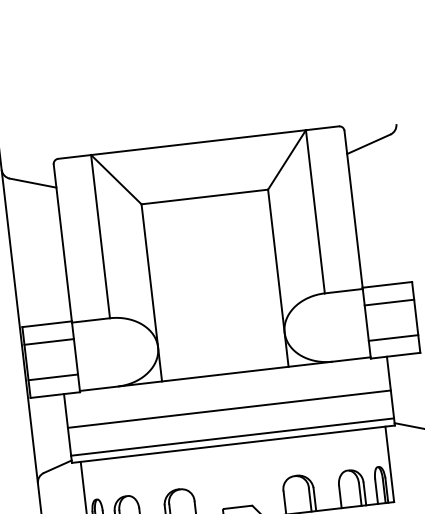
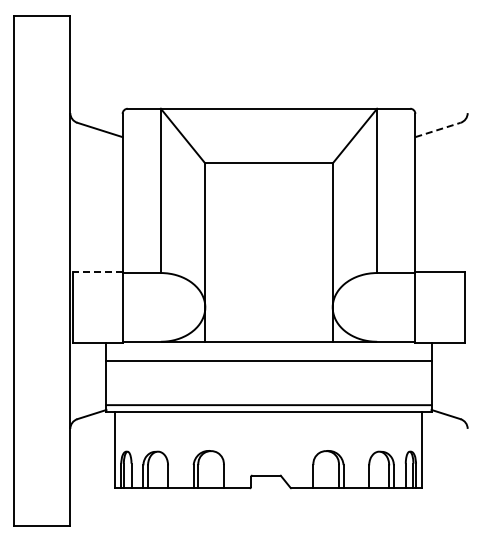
line: (368, 143) -> (437, 129), solid -> dashed
line: (389, 302) -> (440, 289), removed
line: (46, 324) -> (97, 271), solid -> dashed
line: (393, 338) -> (440, 325), removed
line: (48, 341) -> (97, 289), removed
line: (53, 377) -> (97, 325), removed
line: (228, 409) -> (268, 361), moved

